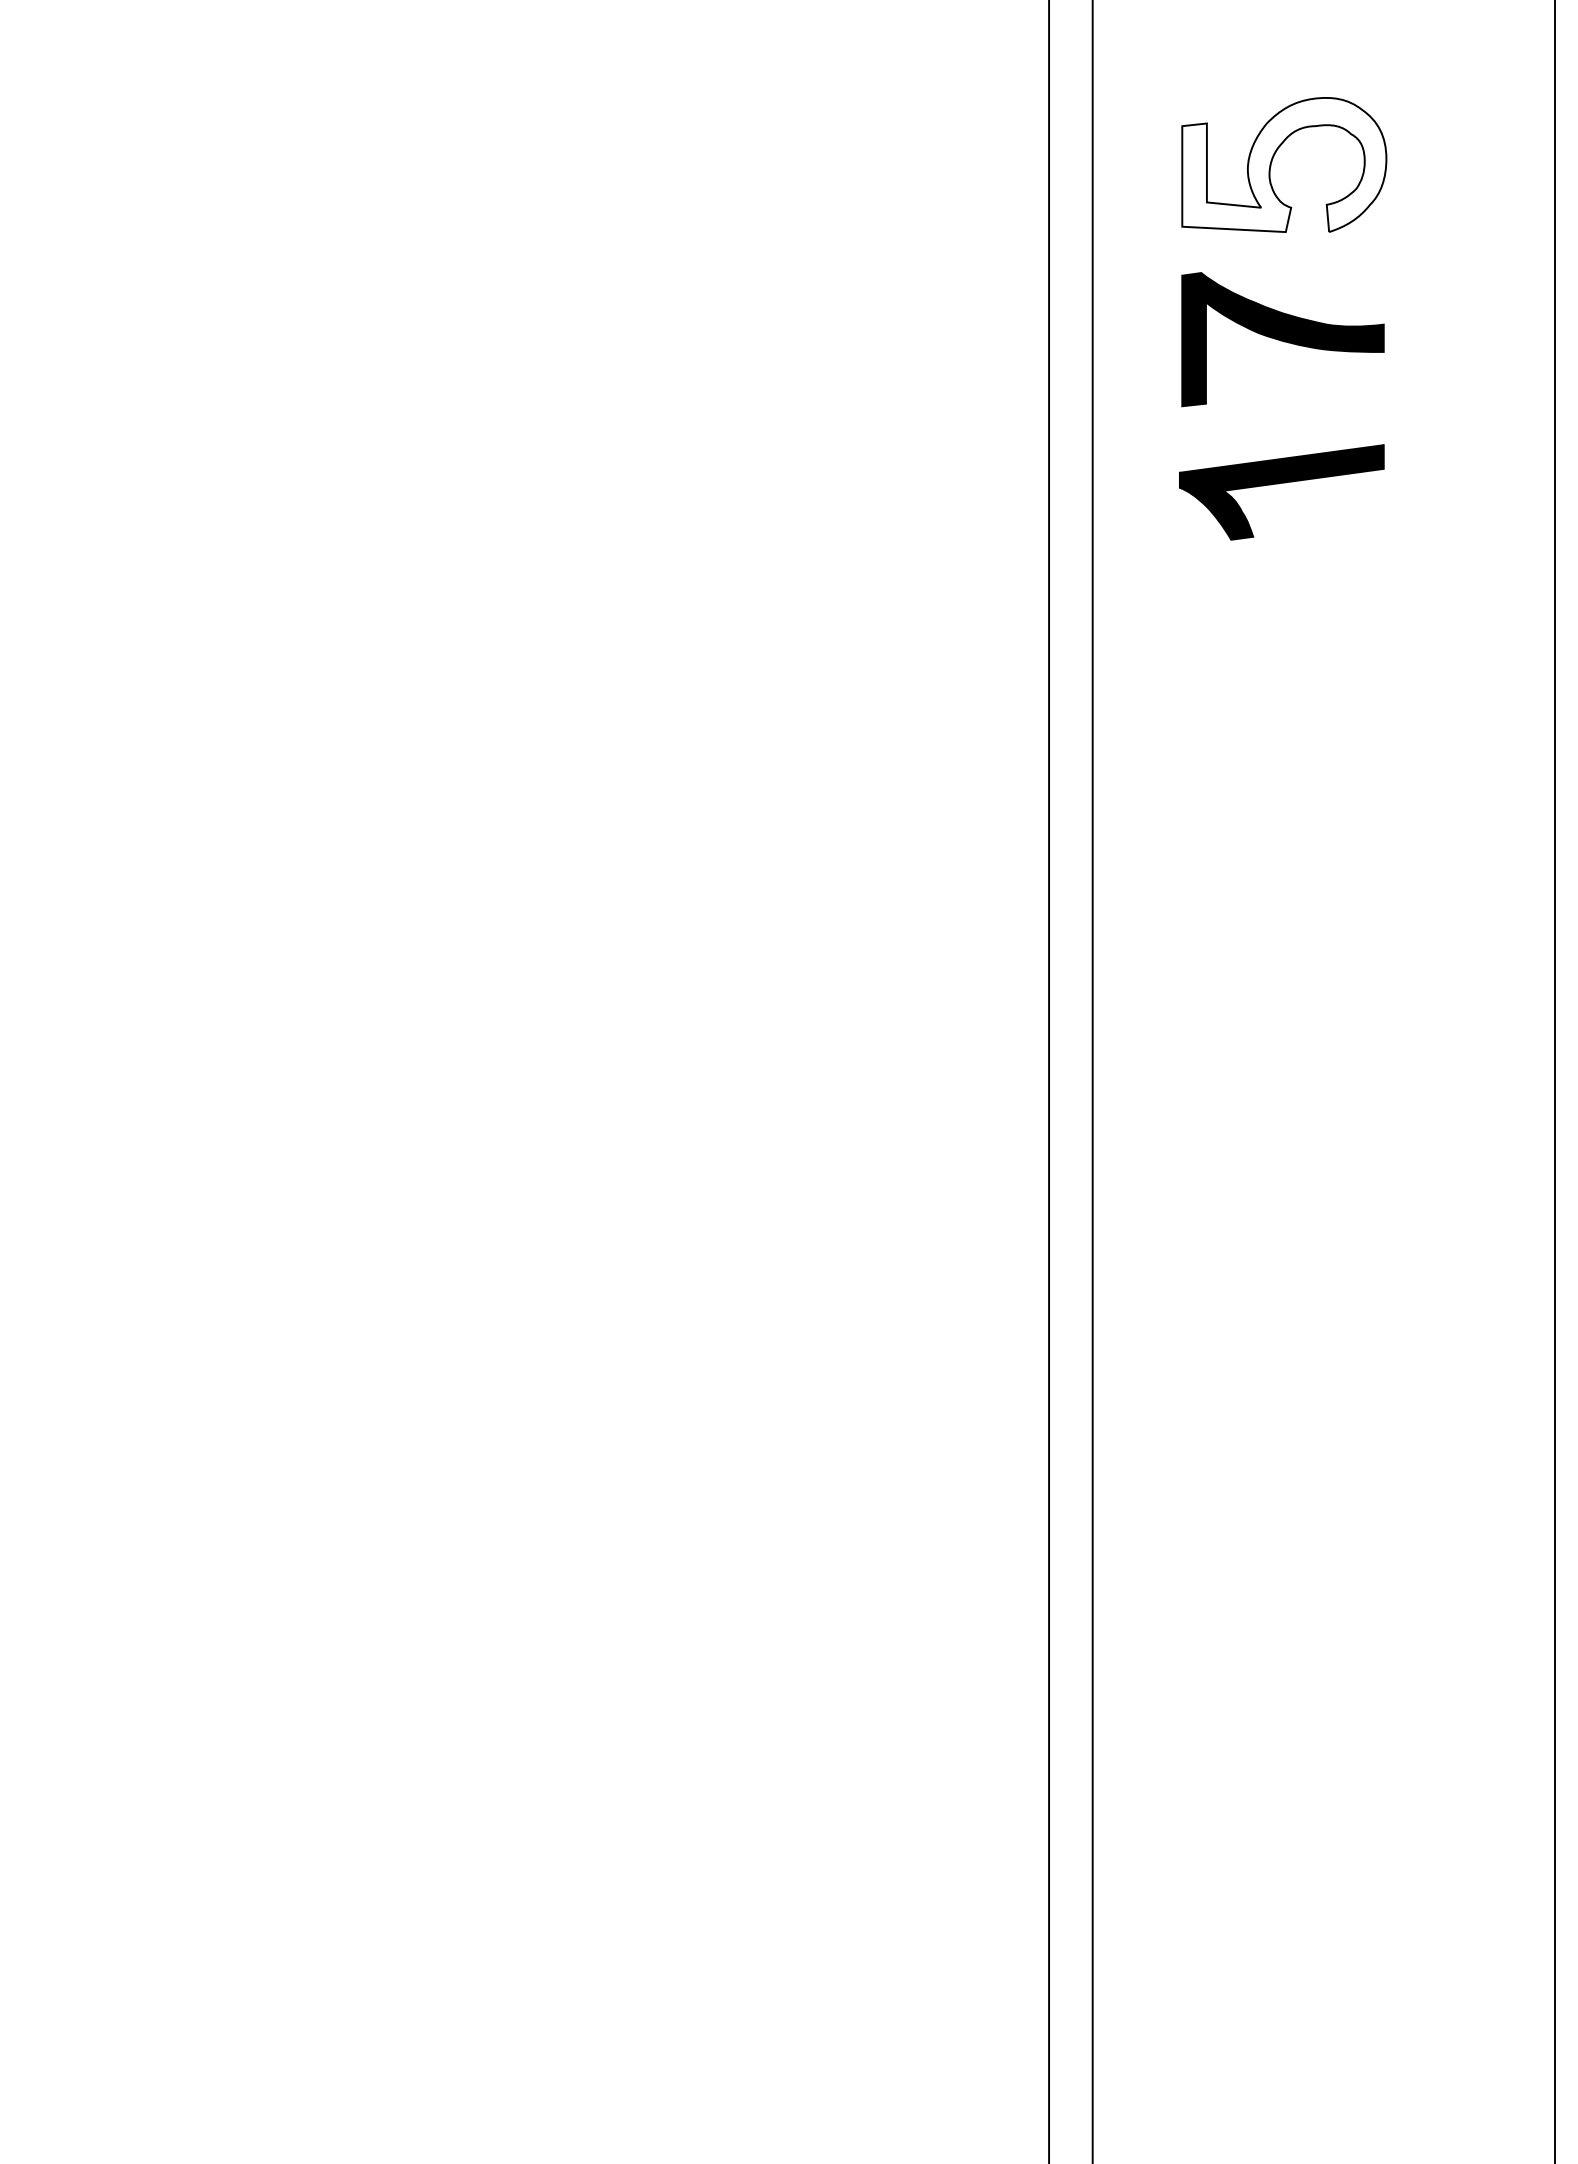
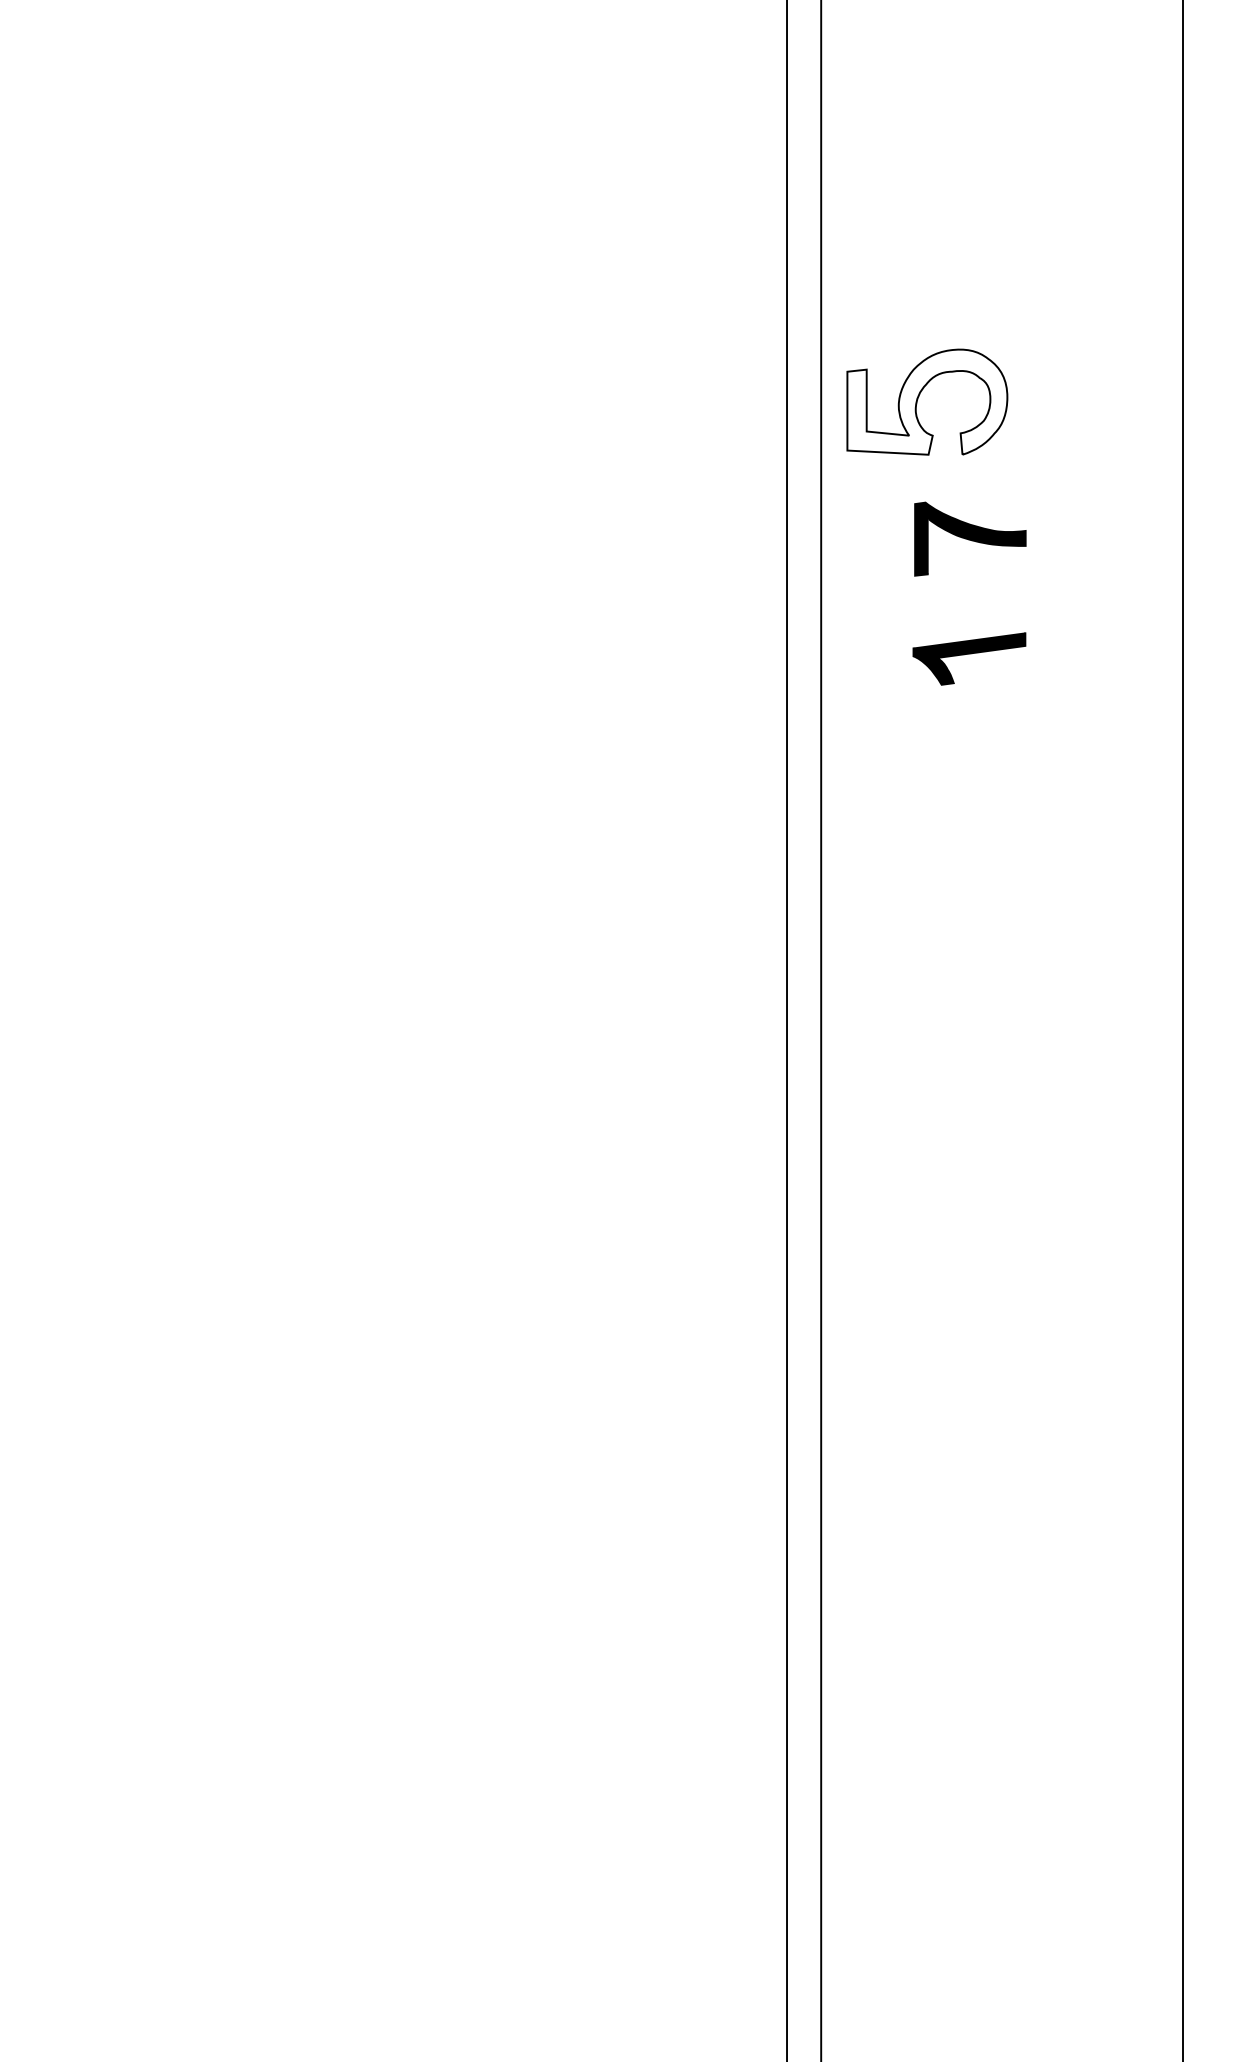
part: (1272, 161) -> (918, 399), moved
part: (1283, 340) -> (970, 539), size x0.7
part: (1281, 492) -> (969, 658), size x0.7

